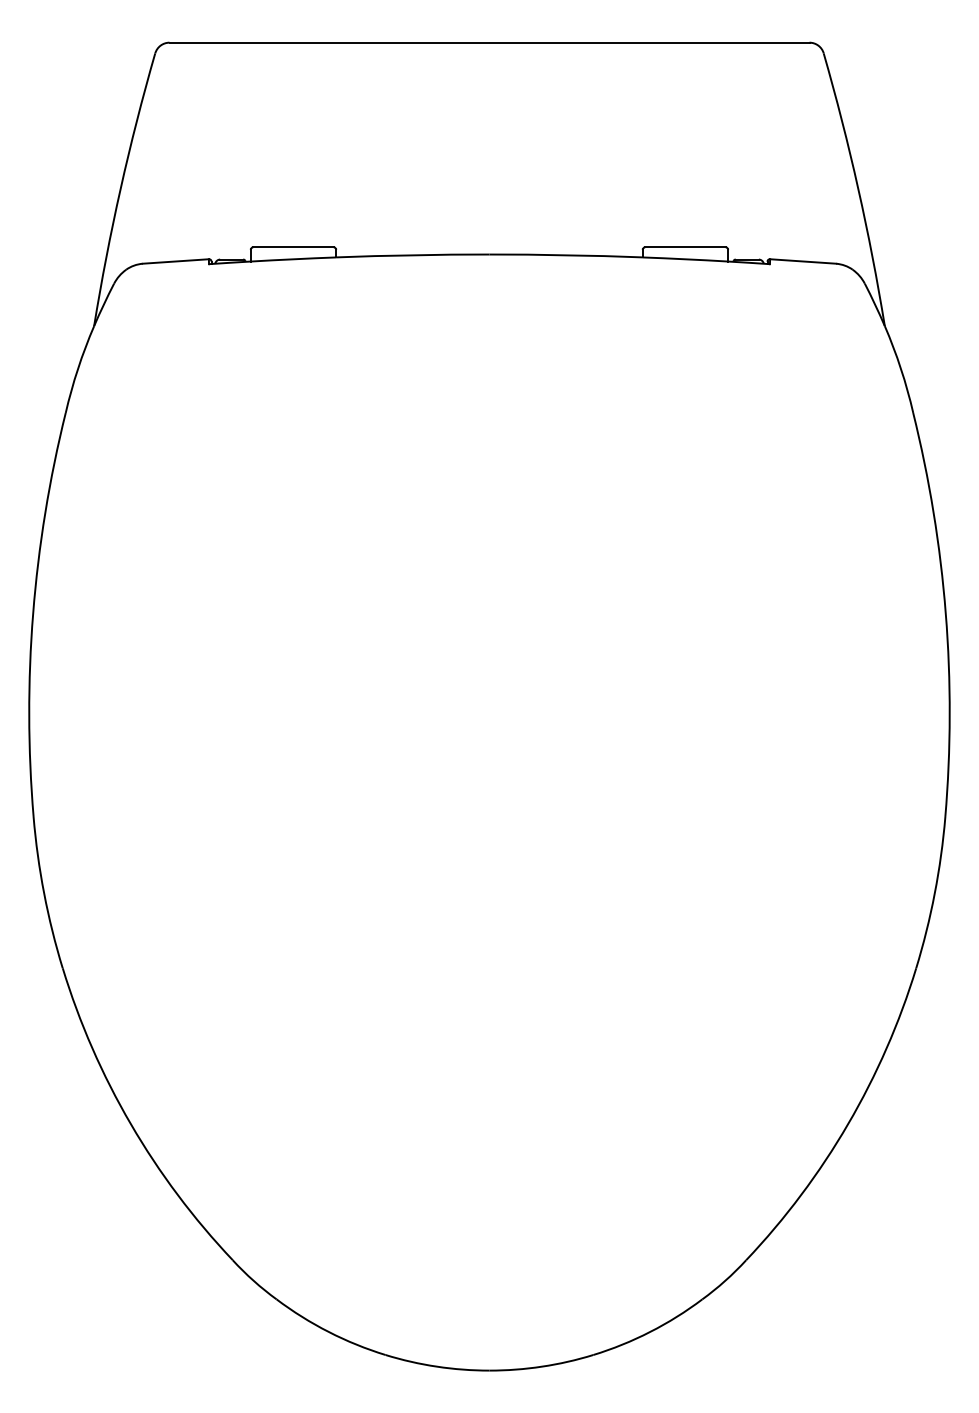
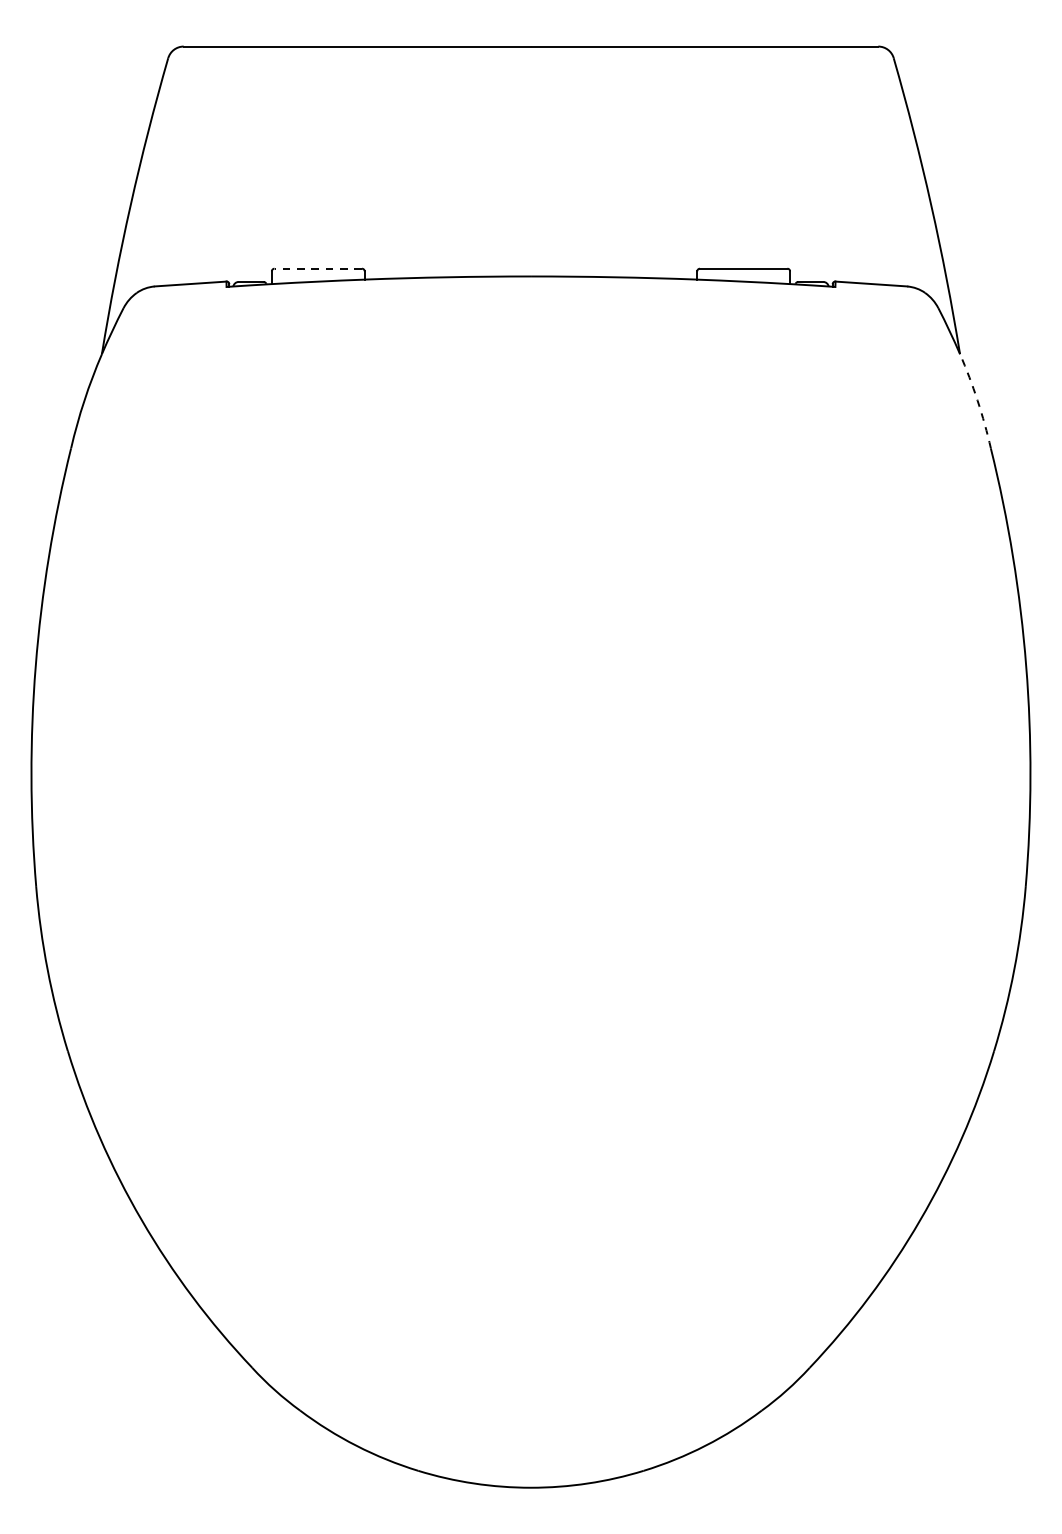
line: (293, 247) -> (318, 268), solid -> dashed
arc: (901, 368) -> (978, 400), solid -> dashed

